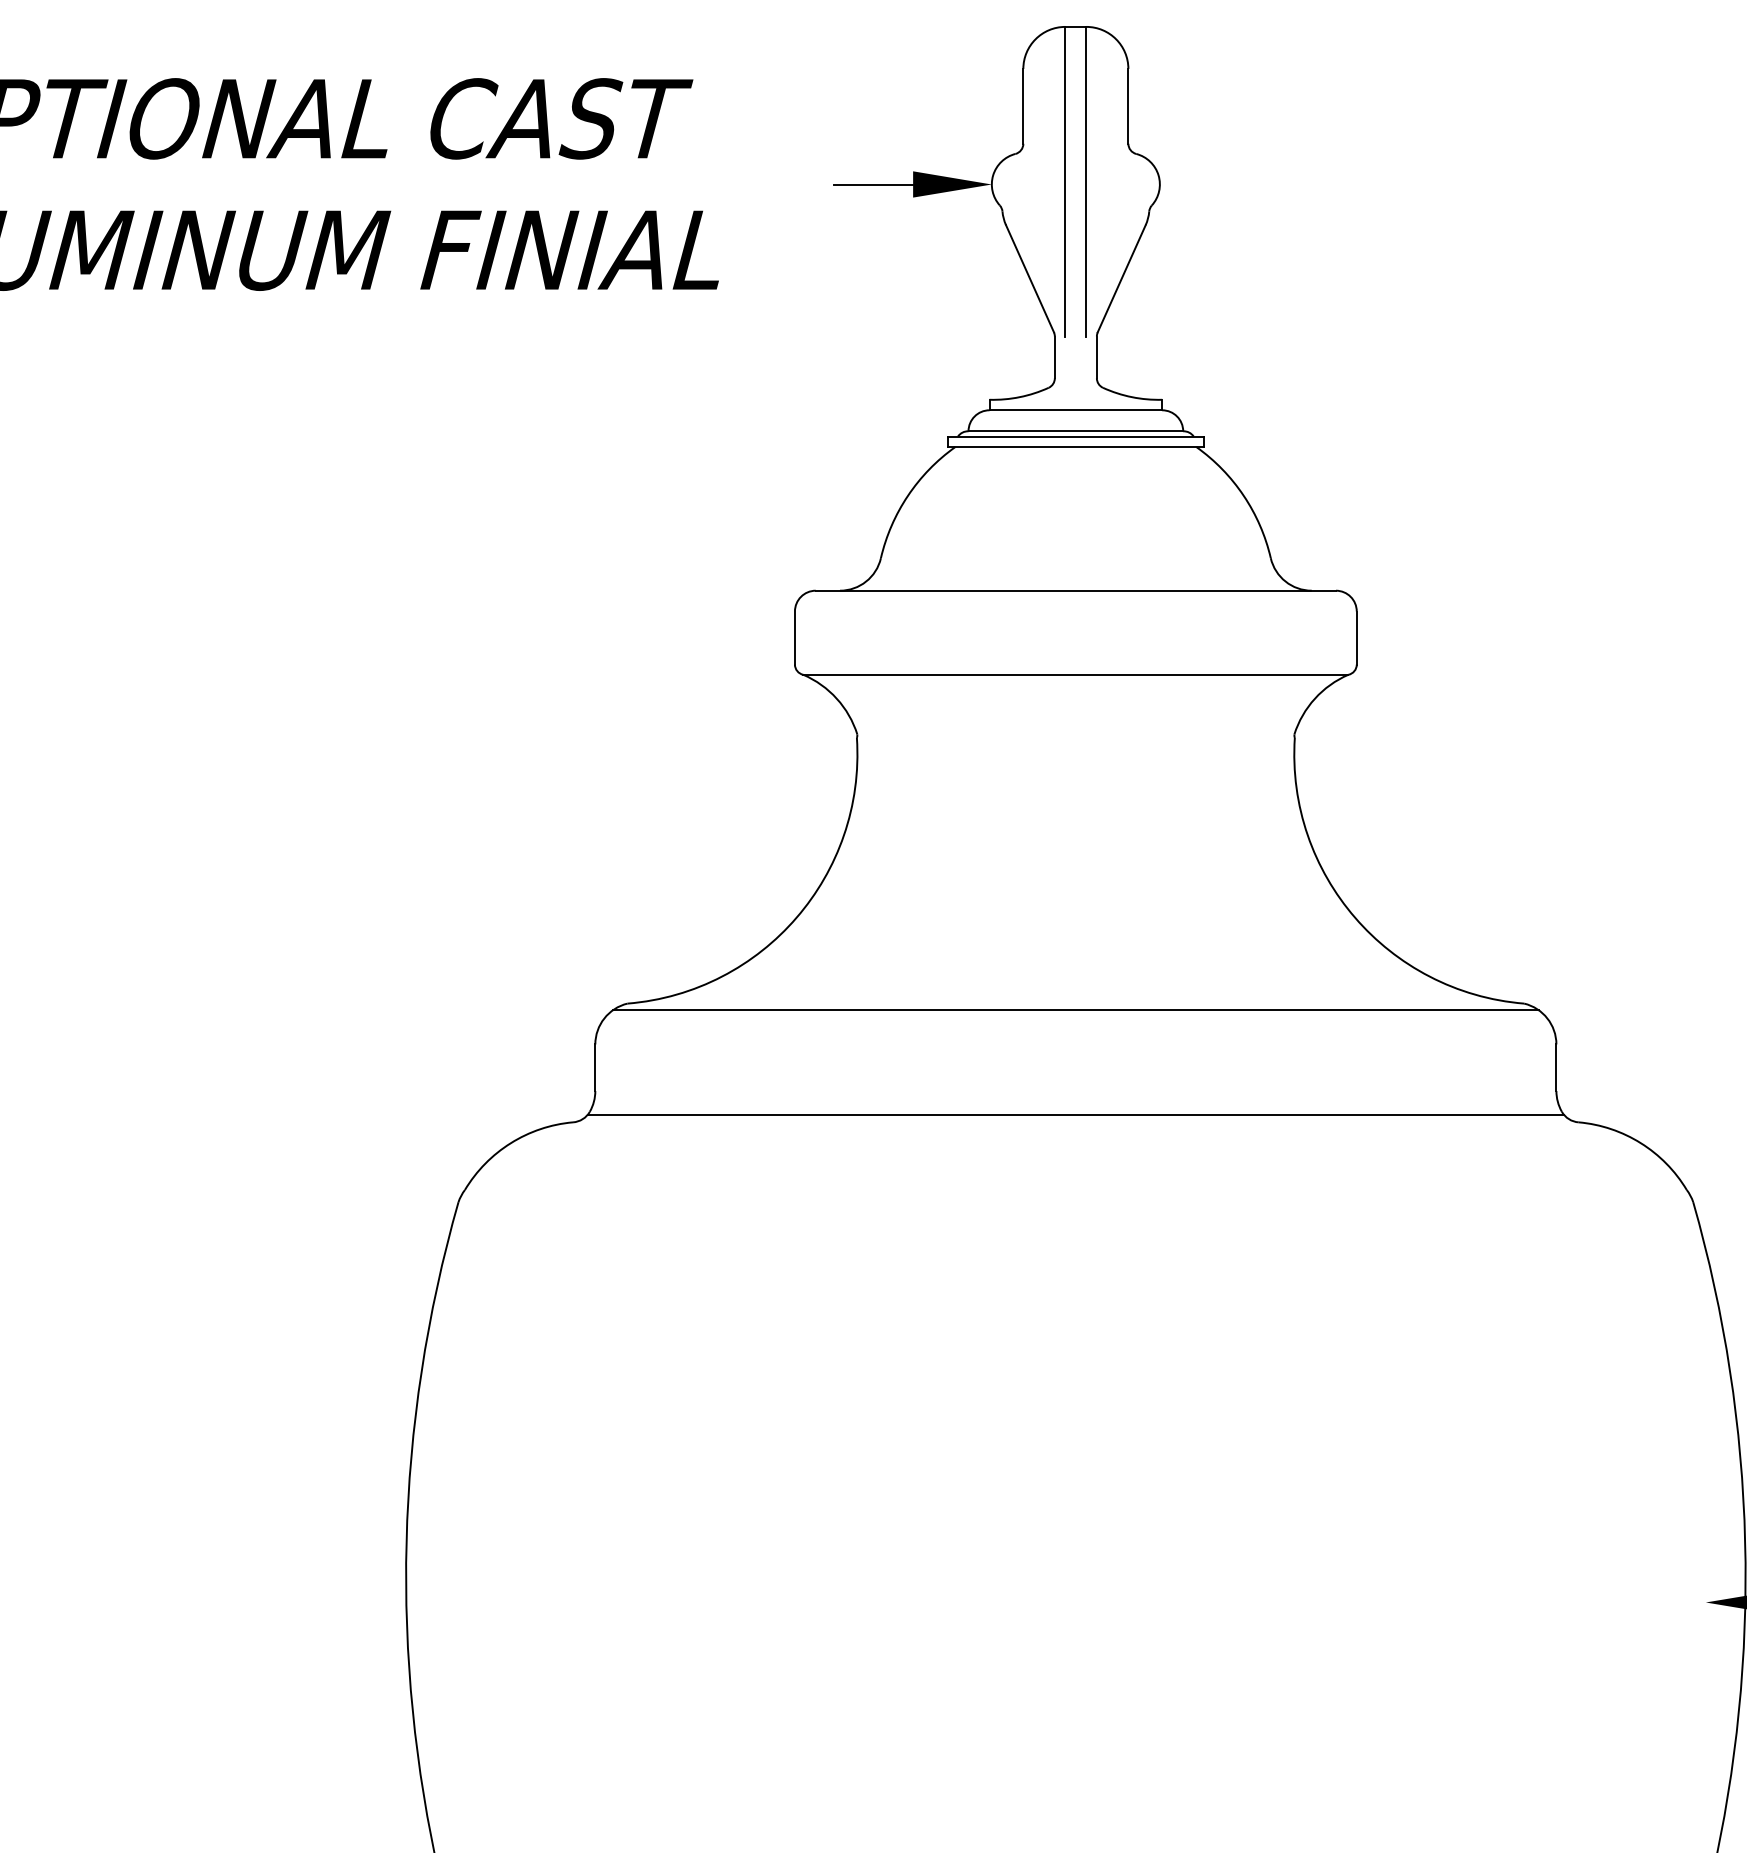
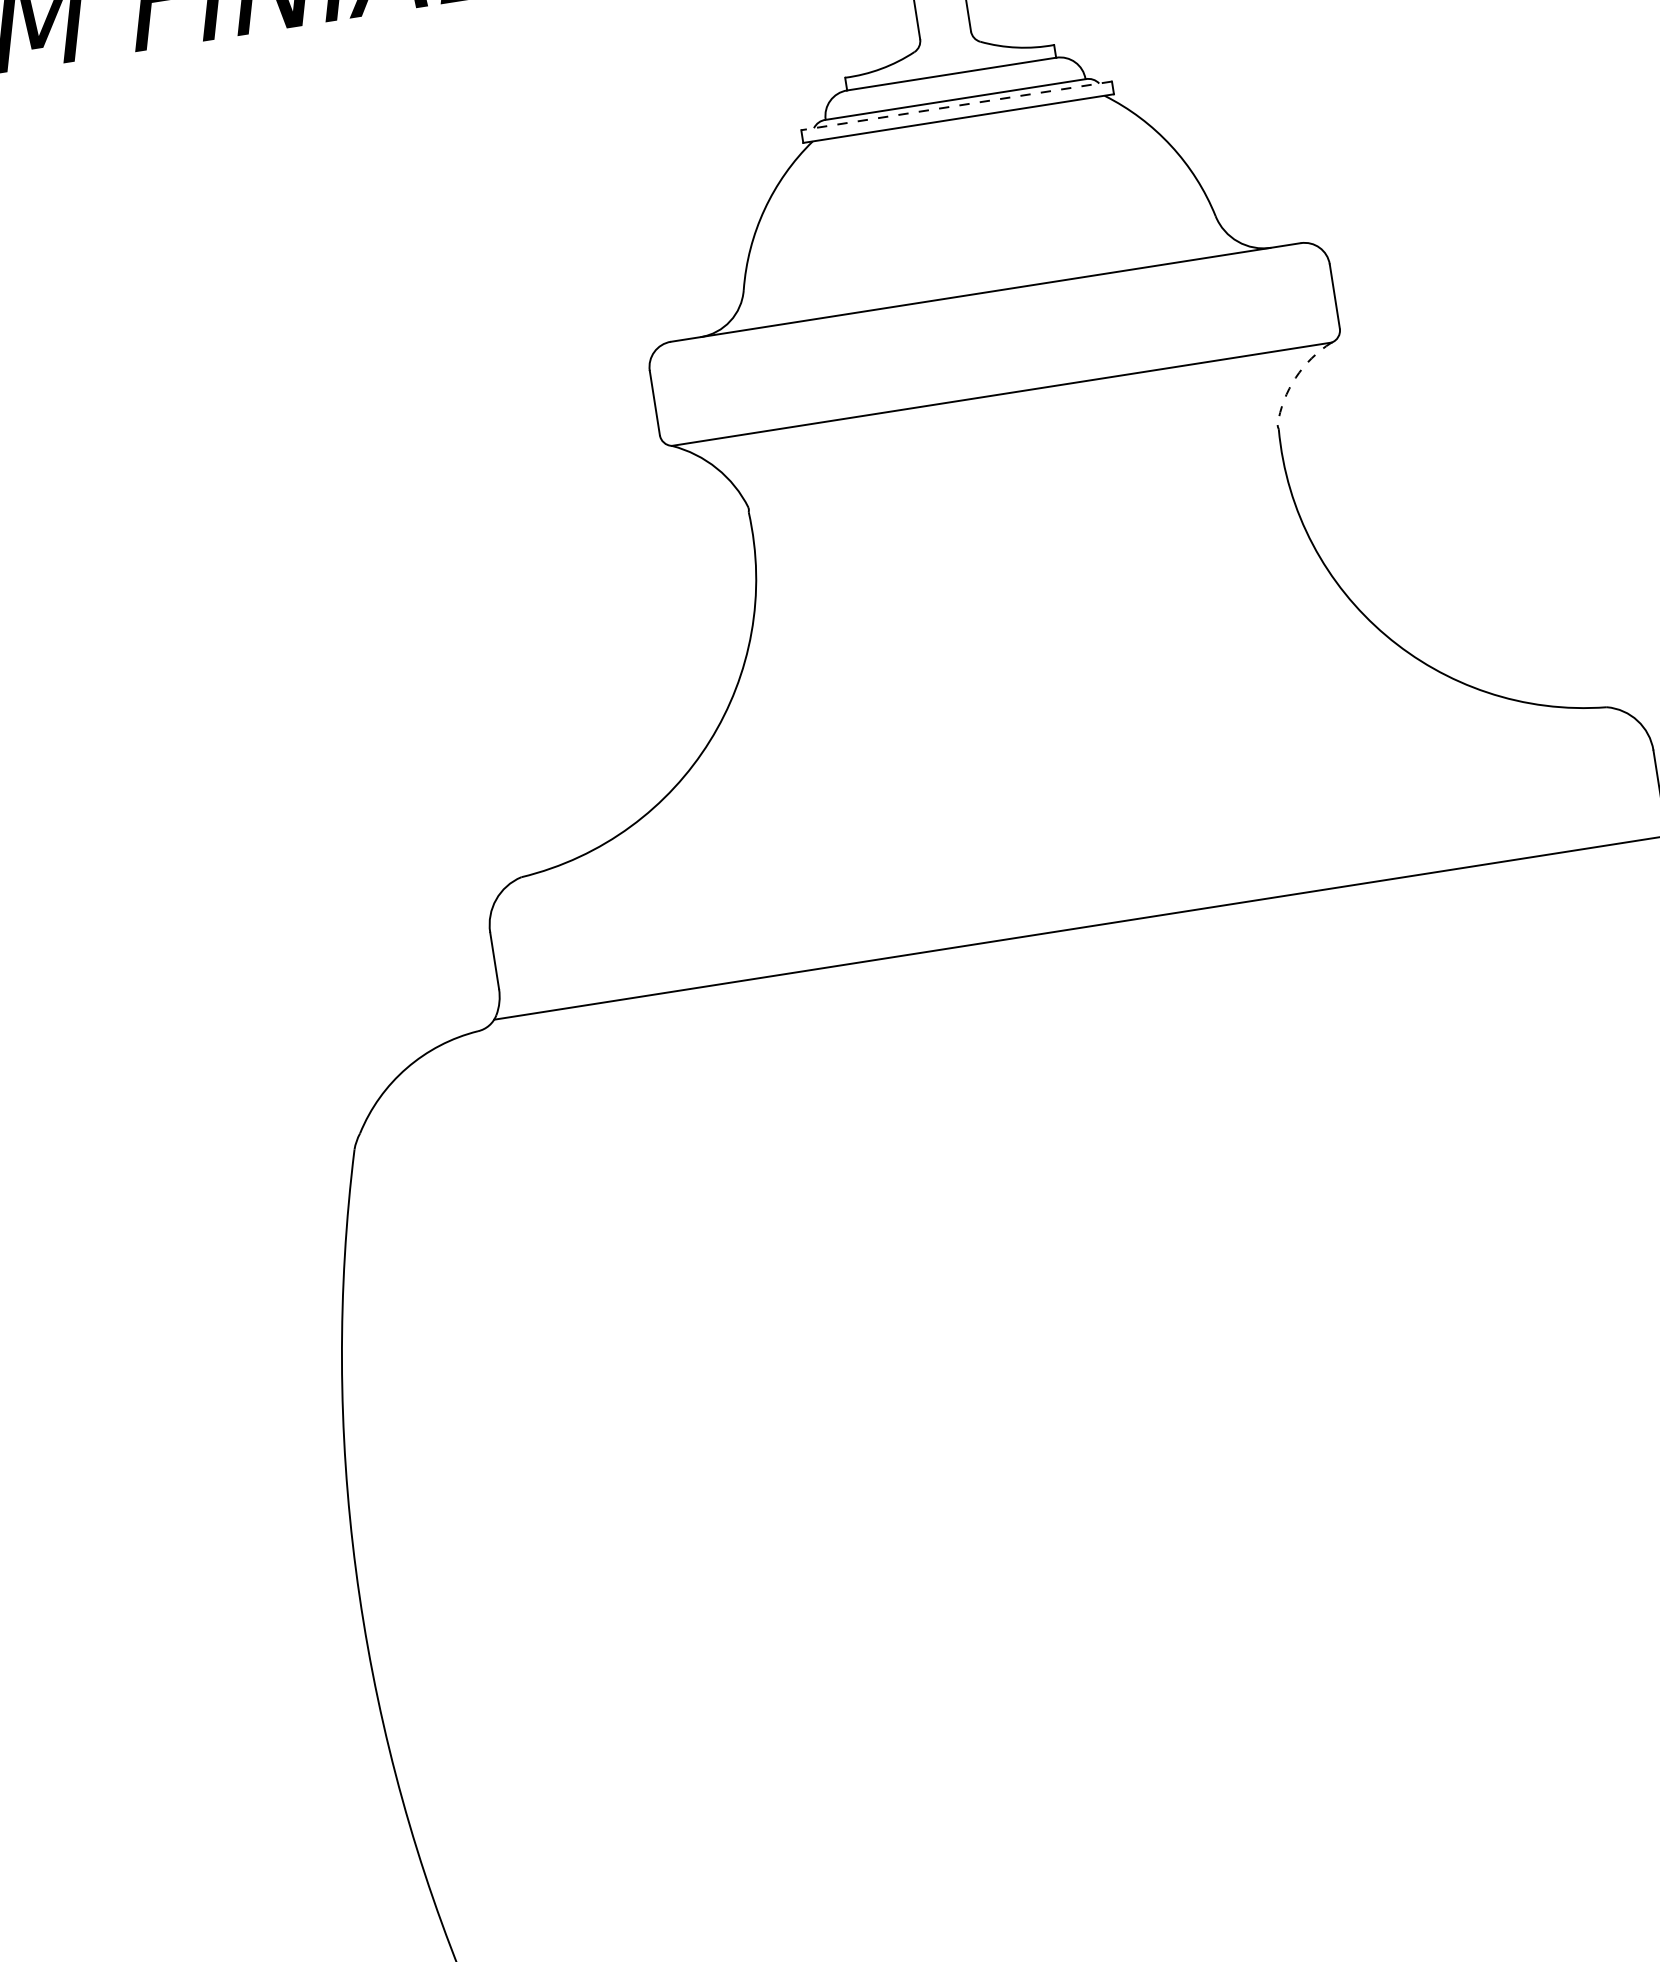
line: (1075, 436) -> (956, 105), solid -> dashed
arc: (1314, 698) -> (1295, 377), solid -> dashed
line: (1075, 1010) -> (1064, 800), removed

